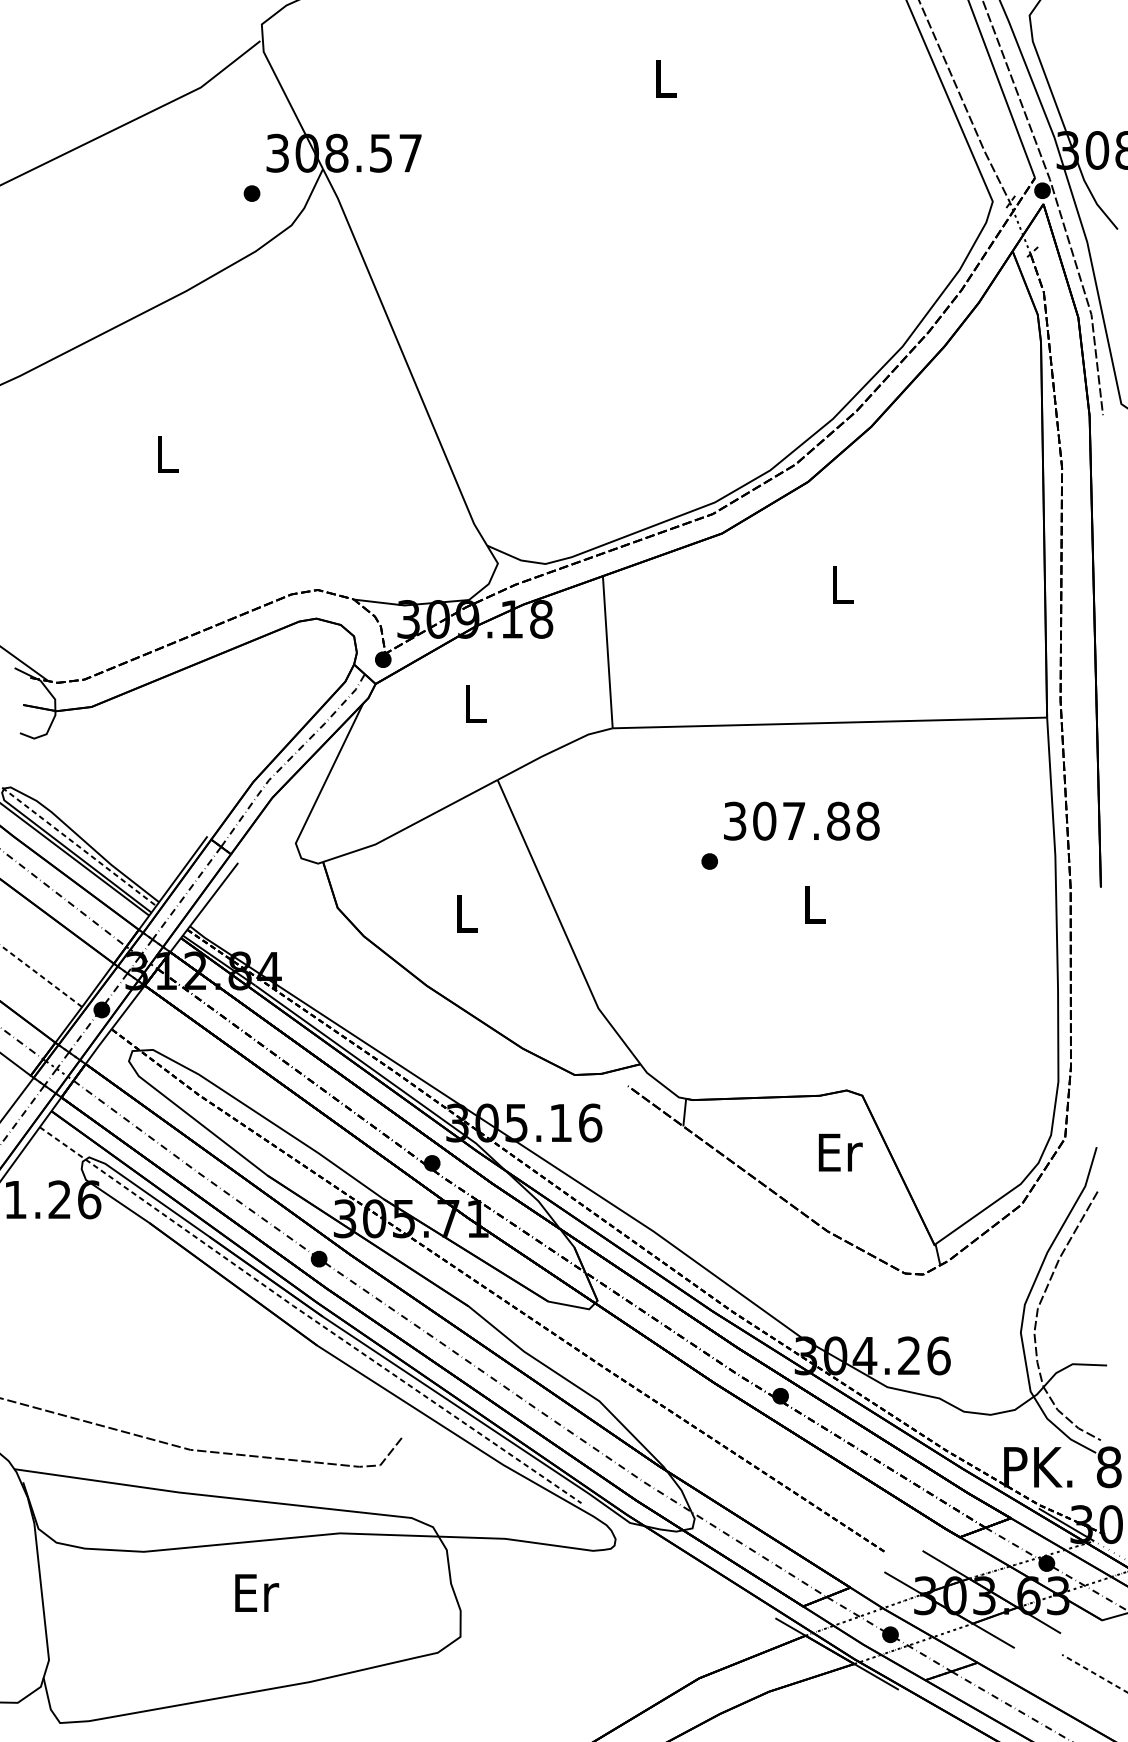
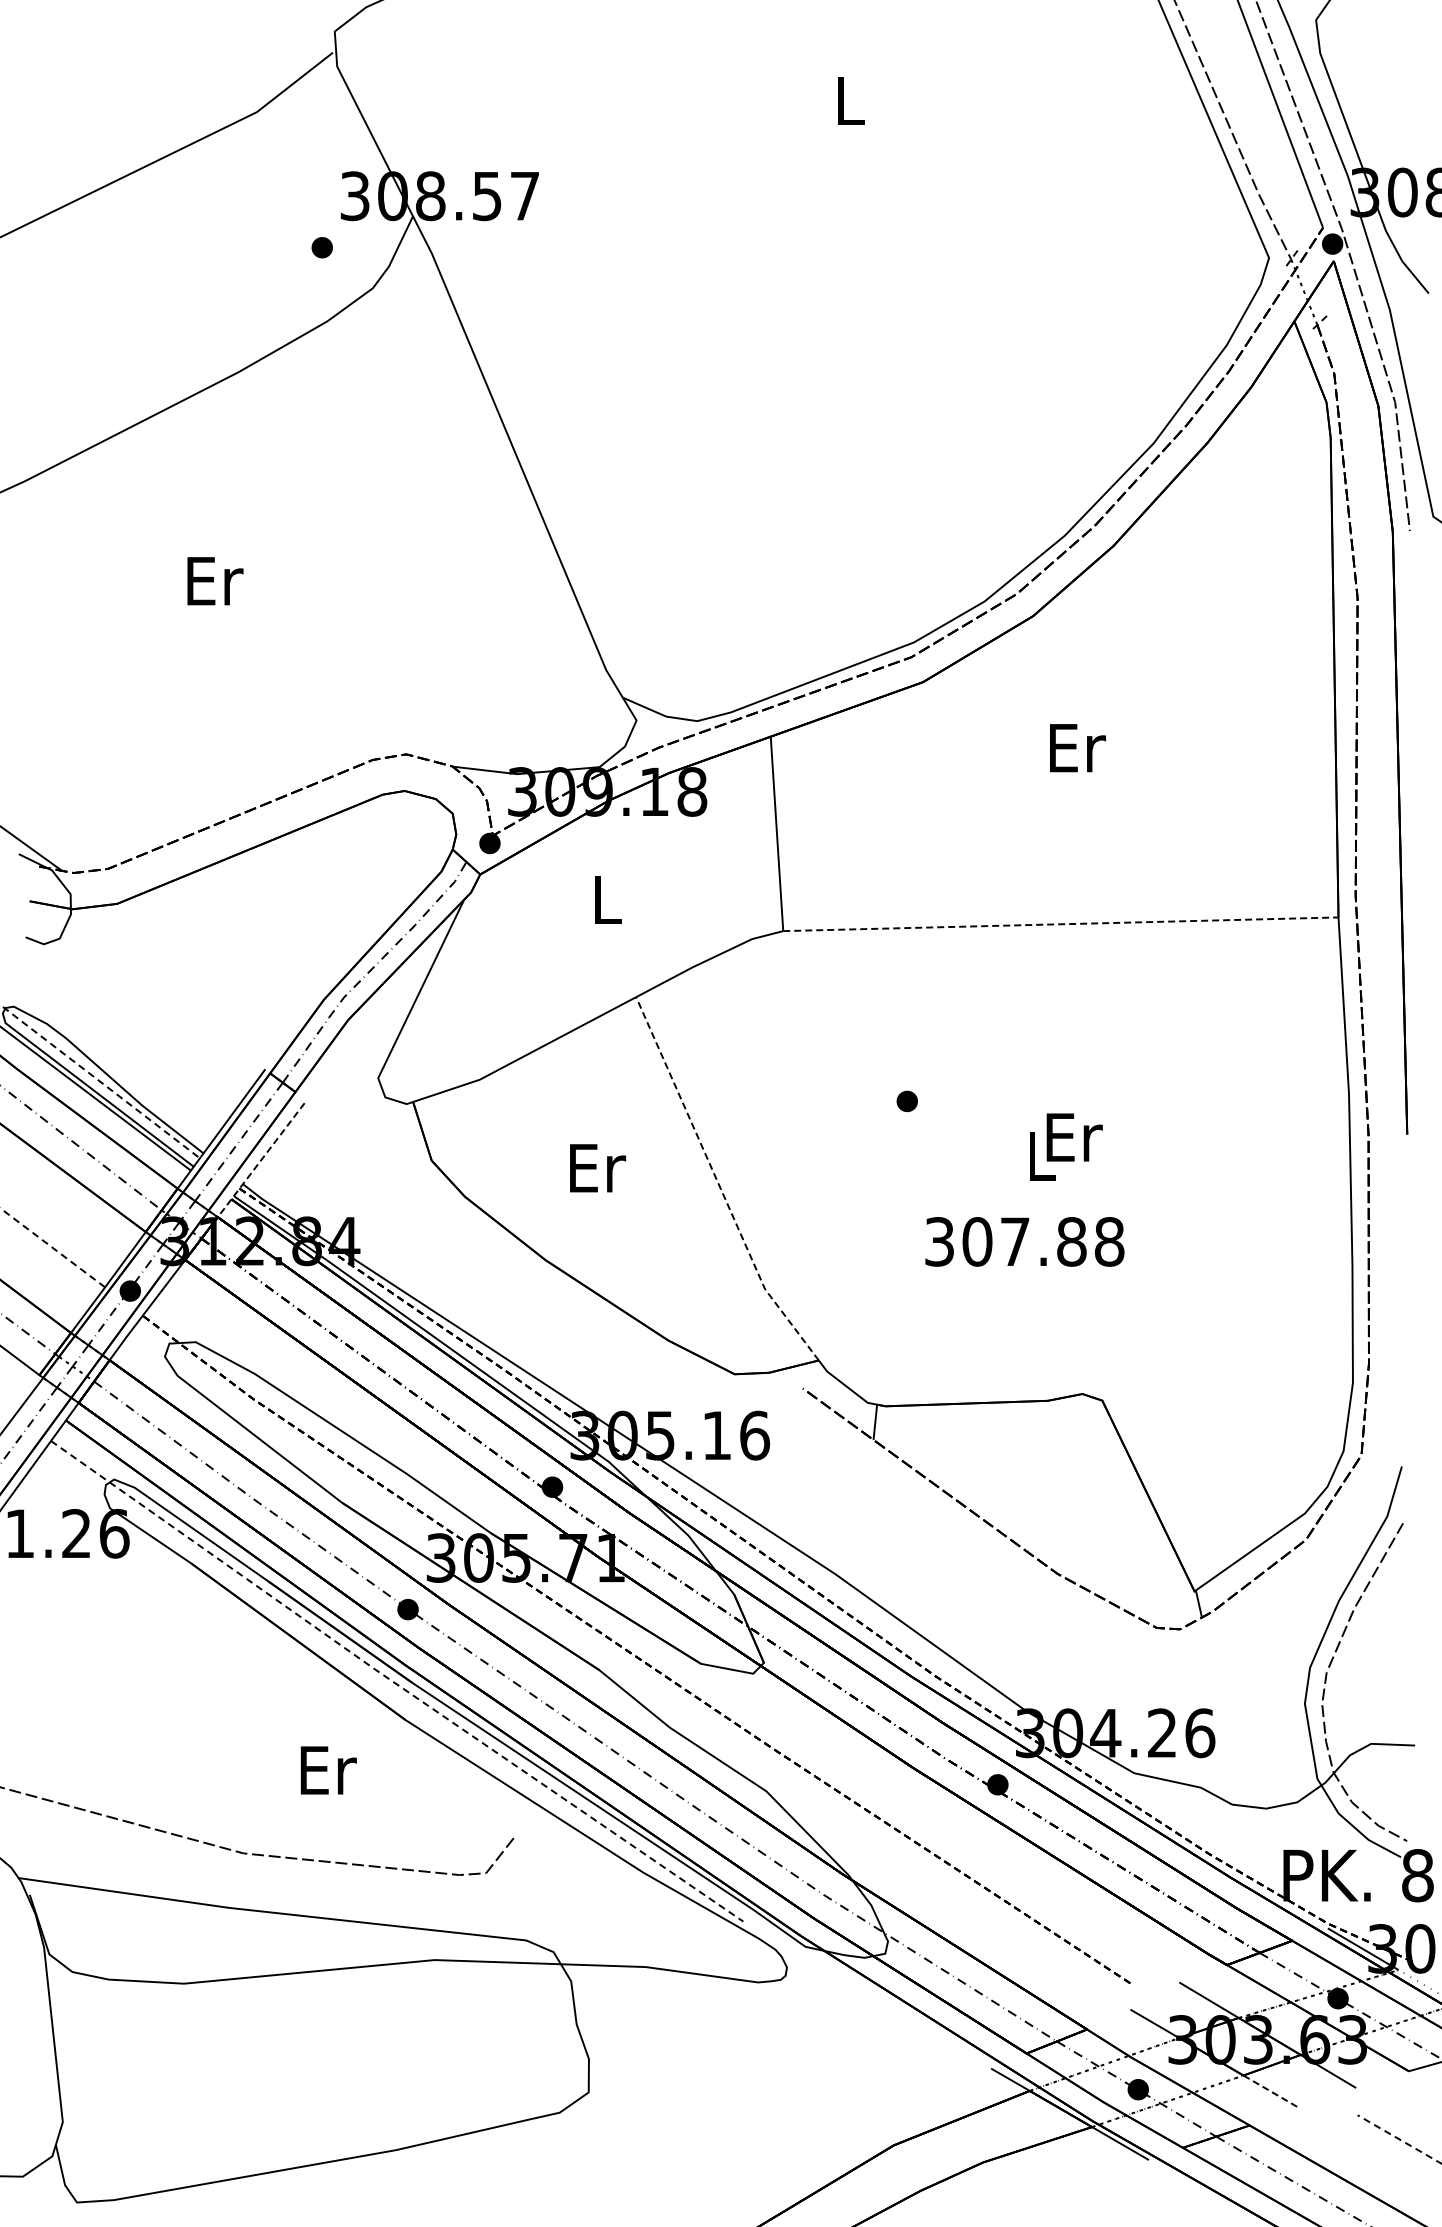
text: (168, 454) -> (215, 581), L -> Er
text: (842, 585) -> (1077, 748), L -> Er
line: (829, 723) -> (1060, 924), solid -> dashed
text: (801, 820) -> (1024, 1241), moved
line: (204, 907) -> (261, 1160), solid -> dashed
text: (468, 914) -> (598, 1168), L -> Er
line: (562, 926) -> (718, 1184), solid -> dashed
text: (840, 1152) -> (1074, 1137), moved
text: (256, 1593) -> (328, 1770), moved
line: (993, 1635) -> (1269, 2090), solid -> dashed

